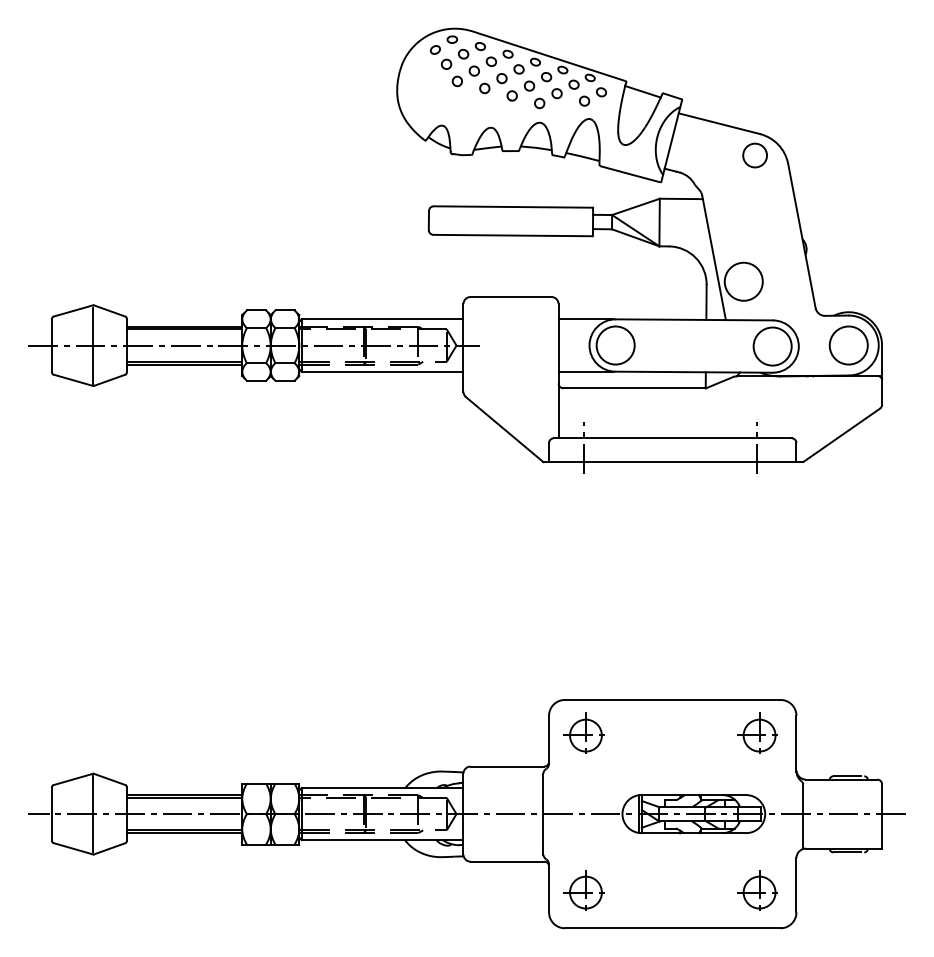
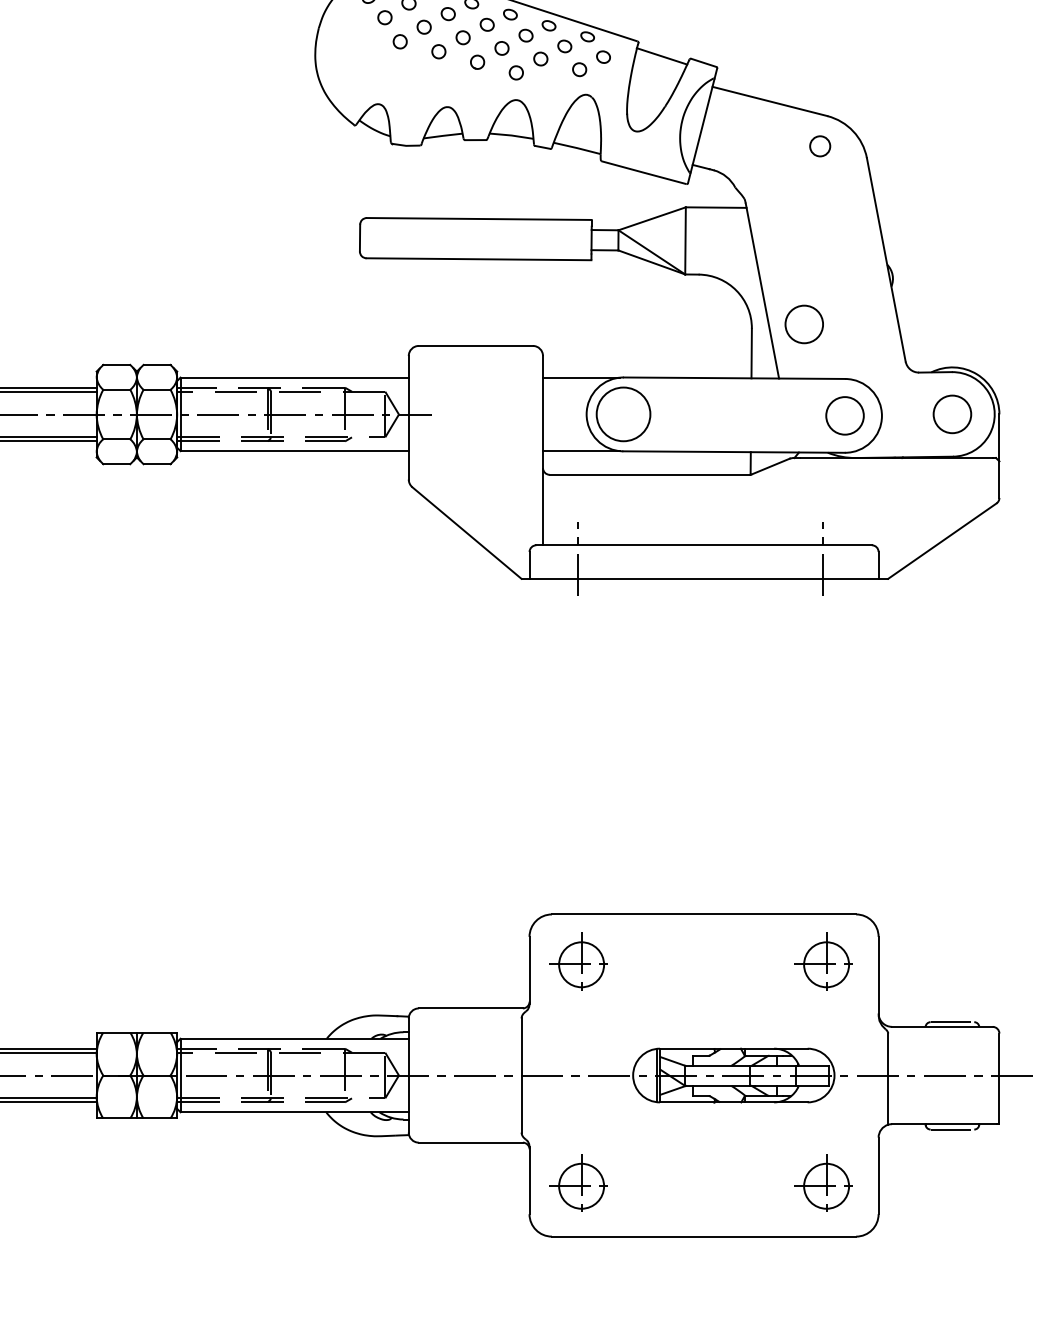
circle: (754, 155) -> (819, 146), size x0.6
circle: (743, 281) -> (803, 324), size x0.7
circle: (848, 345) -> (952, 414), size x0.7
circle: (772, 346) -> (844, 415), size x0.7

